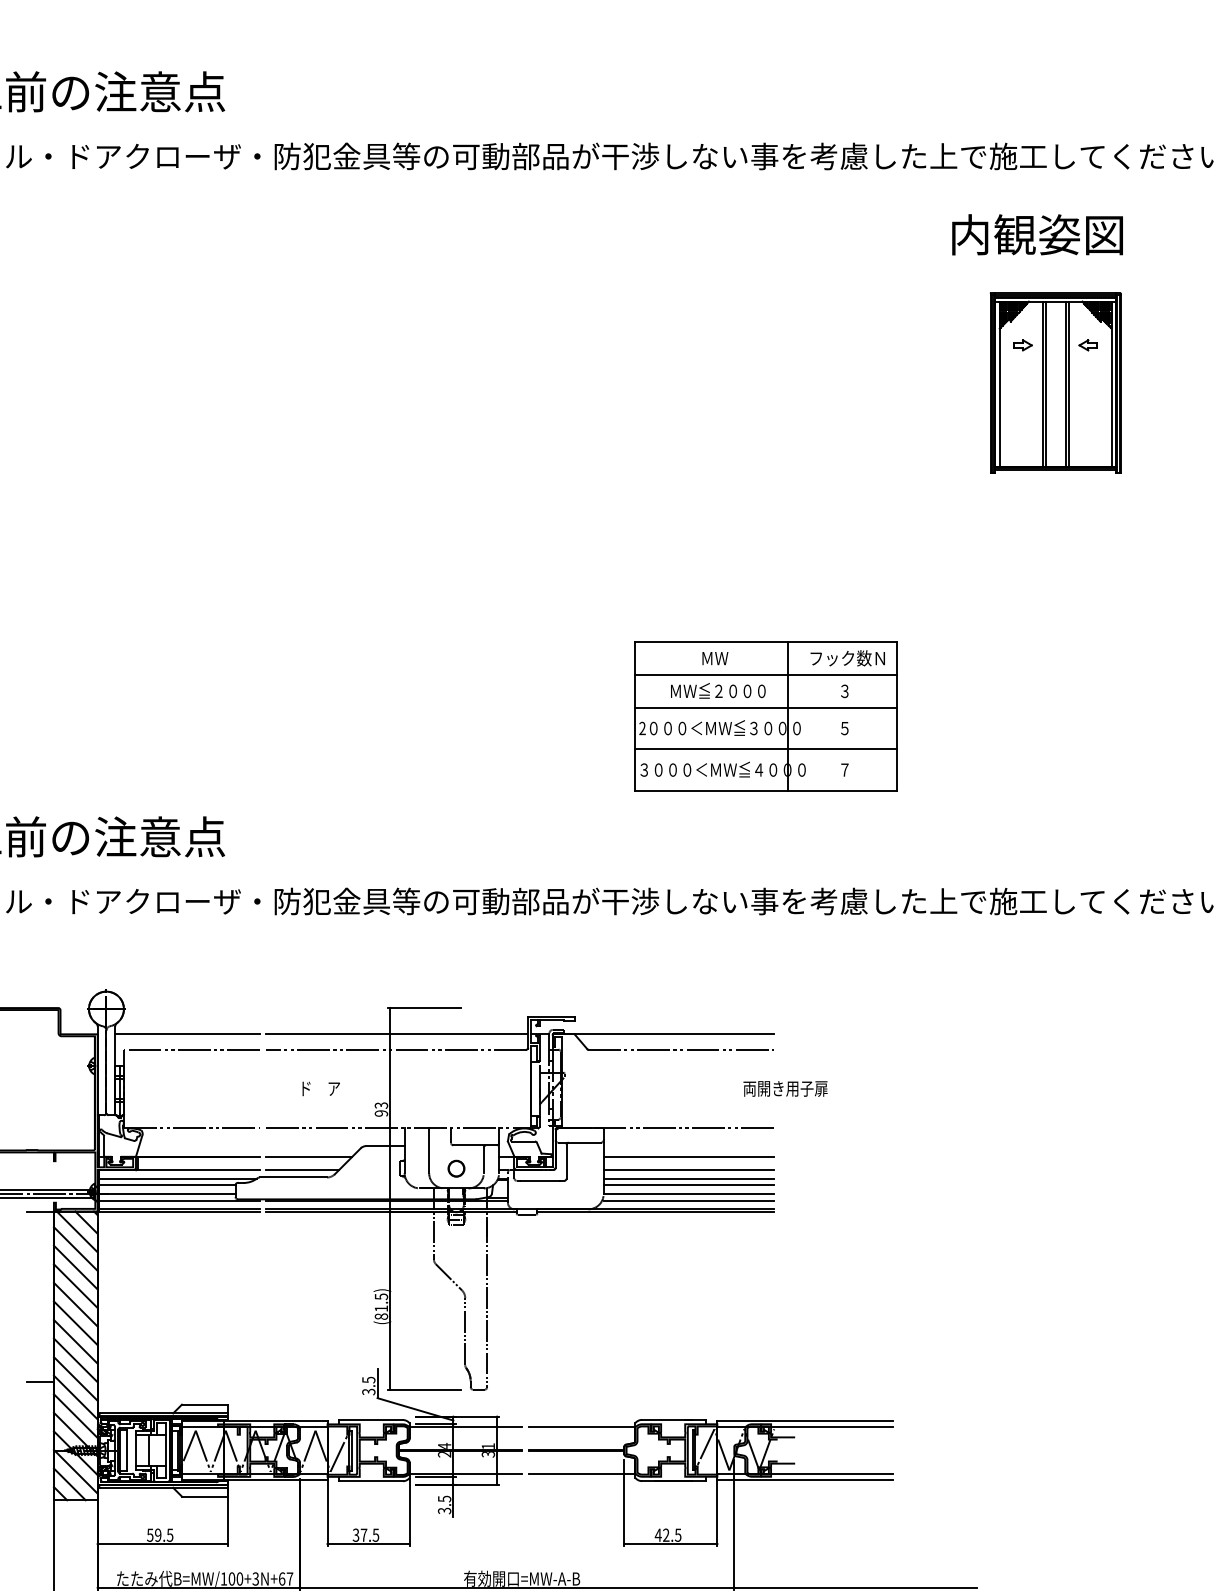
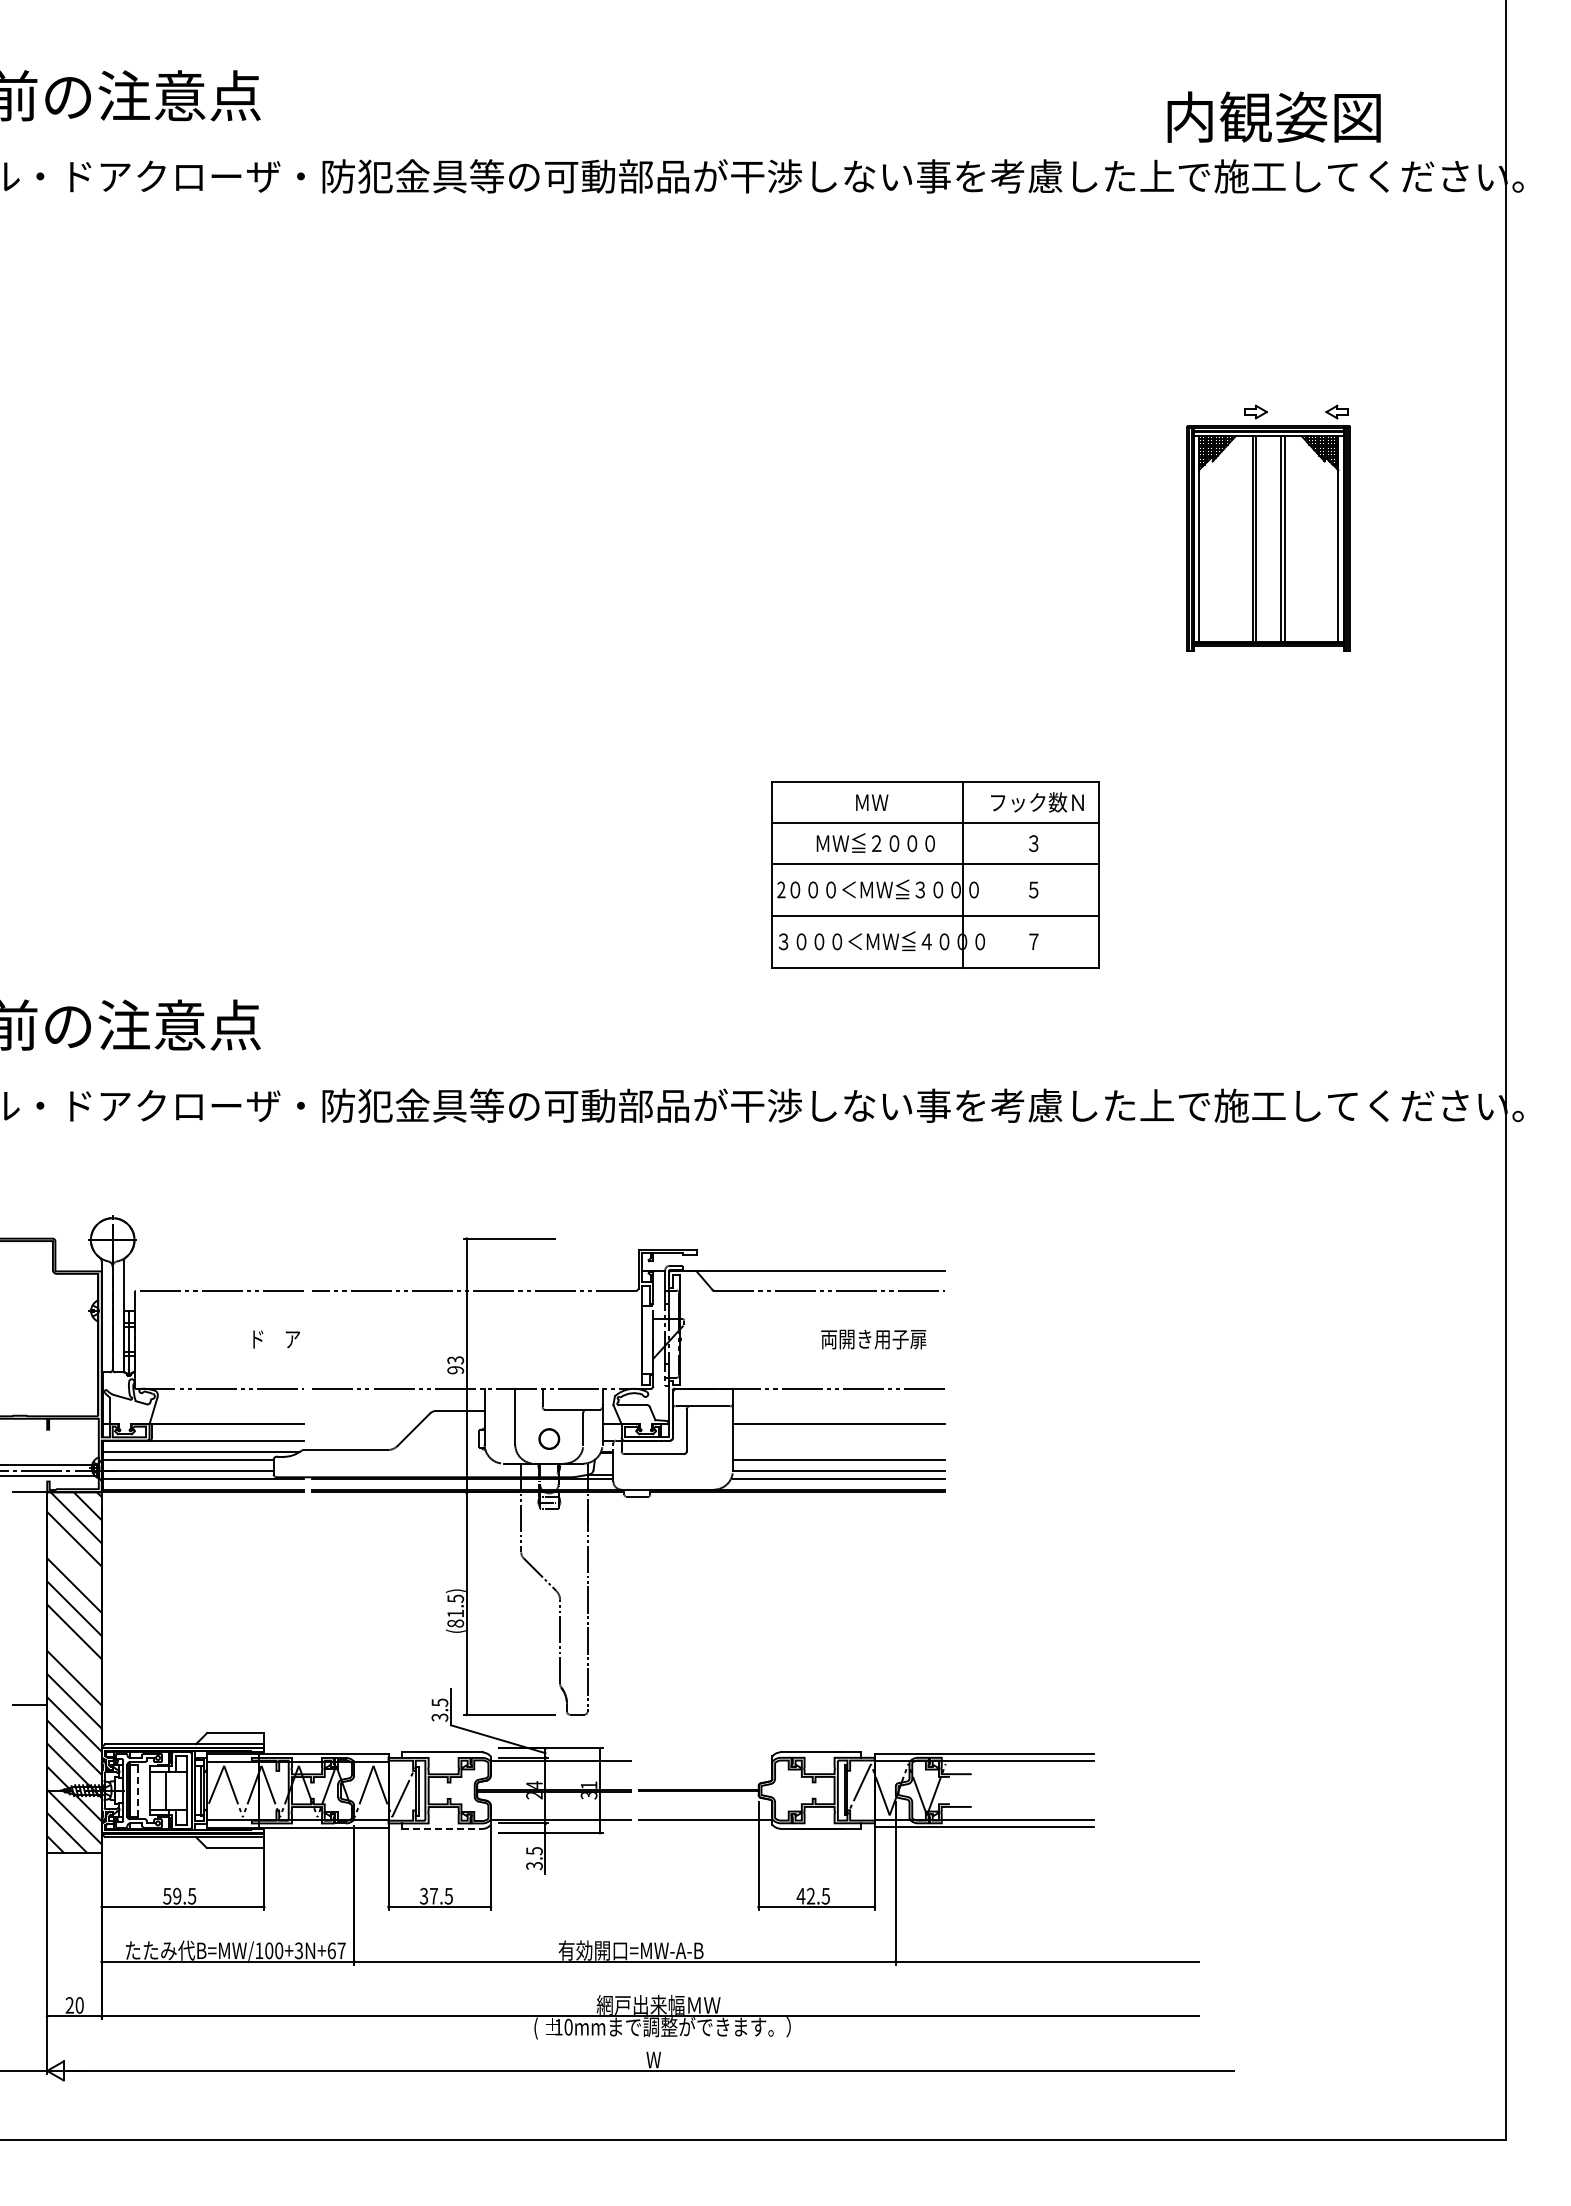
text: (1037, 234) -> (1273, 116), moved
part: (1055, 383) -> (1268, 538), moved
line: (187, 1034) -> (213, 1271), removed
line: (396, 1034) -> (474, 1271), removed
text: (321, 1088) -> (276, 1339), moved
text: (785, 1088) -> (873, 1339), moved
line: (309, 1157) -> (365, 1424), removed
line: (302, 1170) -> (357, 1441), removed
line: (688, 1170) -> (838, 1441), removed
line: (688, 1178) -> (838, 1451), removed
line: (75, 1267) -> (74, 1562), removed
line: (75, 1341) -> (74, 1654), removed
line: (581, 1427) -> (705, 1761), removed
line: (127, 1450) -> (138, 1790), solid -> dashed
line: (370, 1480) -> (442, 1828), solid -> dashed

